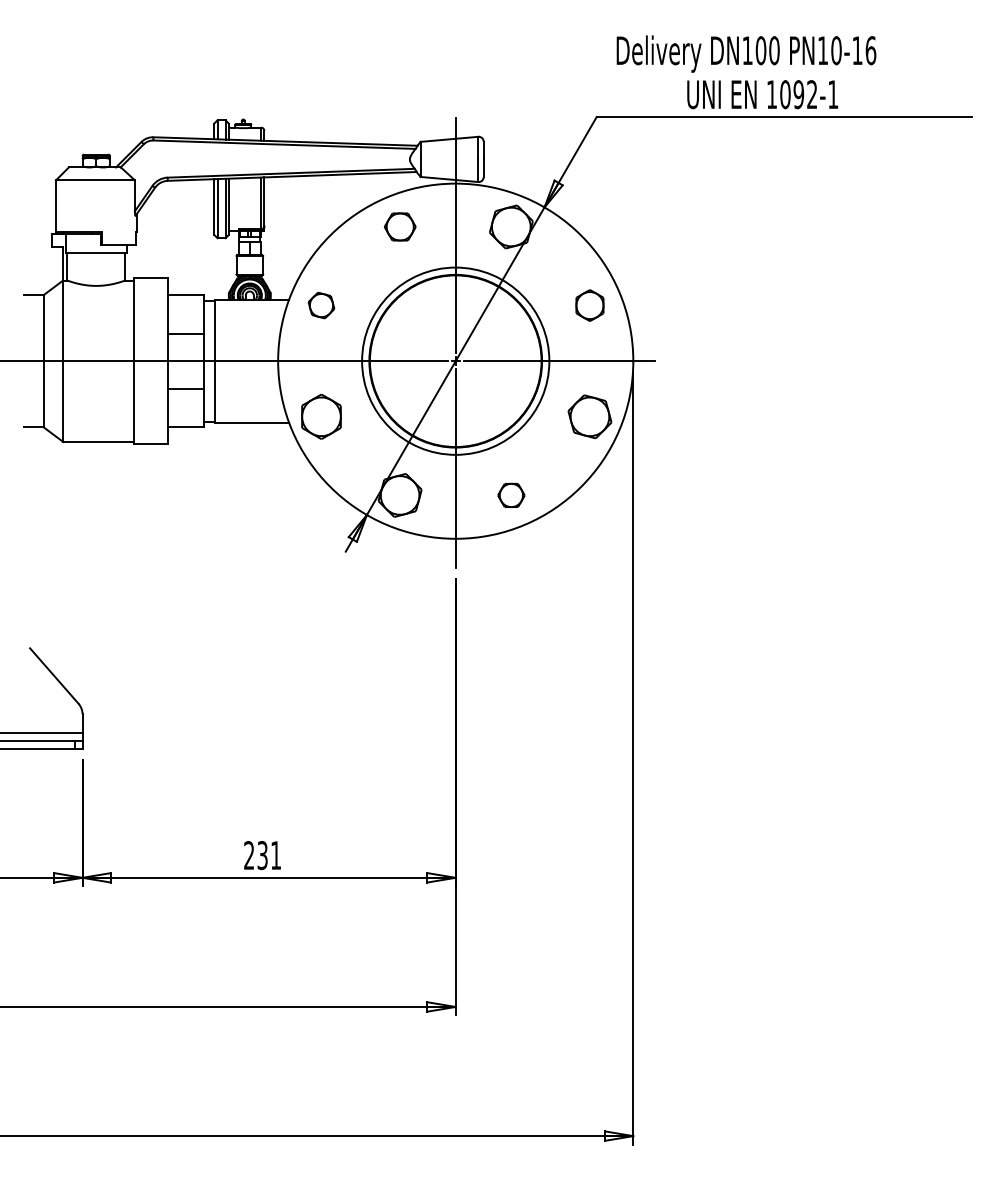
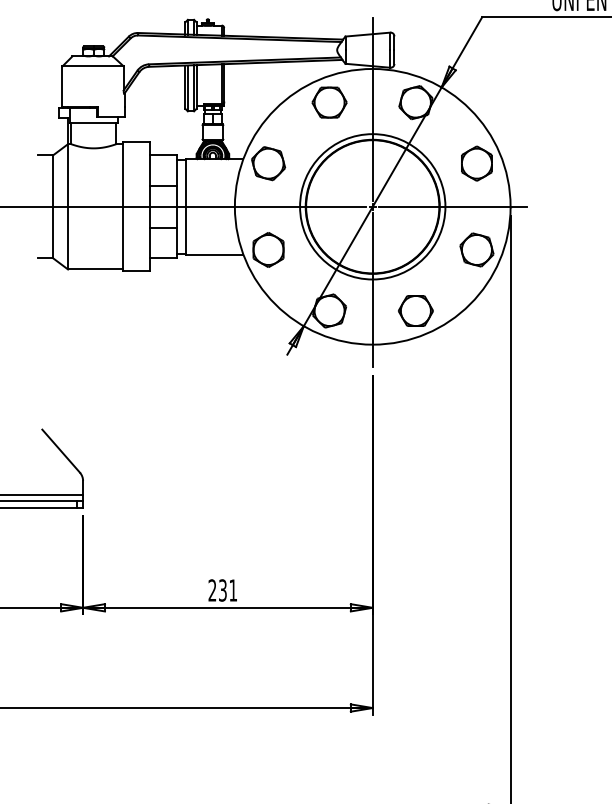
part: (400, 226) -> (329, 102), size x1.43
part: (321, 305) -> (268, 163), size x1.67
part: (589, 305) -> (476, 163), size x1.43
part: (511, 495) -> (416, 311), size x1.67

